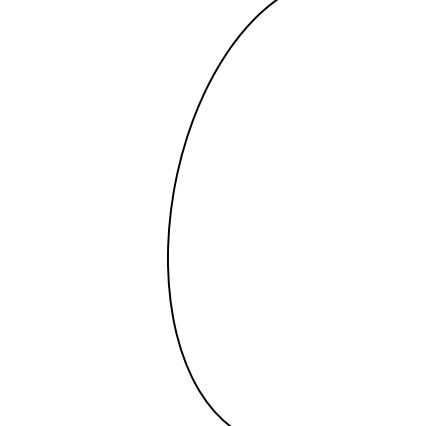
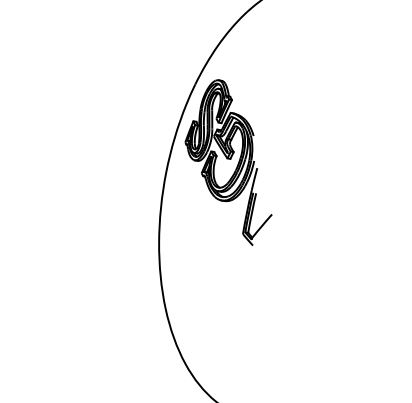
part: (241, 171) -> (228, 162), added

